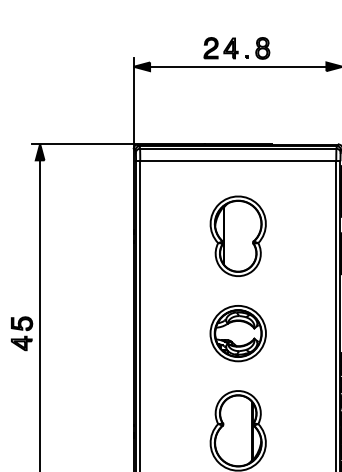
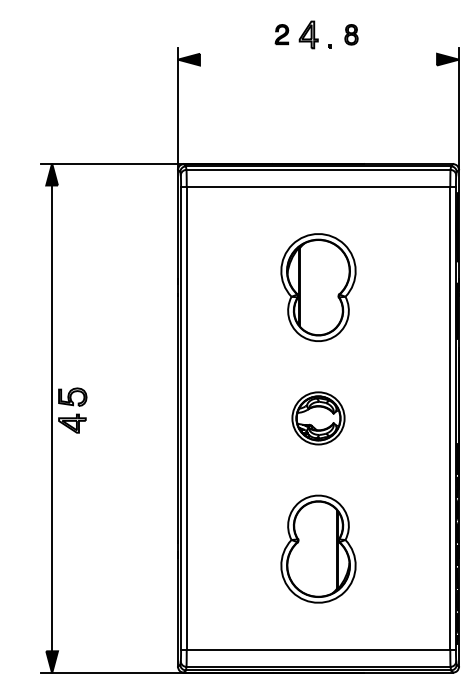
part: (210, 48) -> (281, 34), size x0.7
part: (262, 48) -> (351, 34), size x0.7
line: (238, 66) -> (318, 59), removed
part: (21, 333) -> (72, 410), moved
part: (238, 333) -> (318, 418), size x0.7

